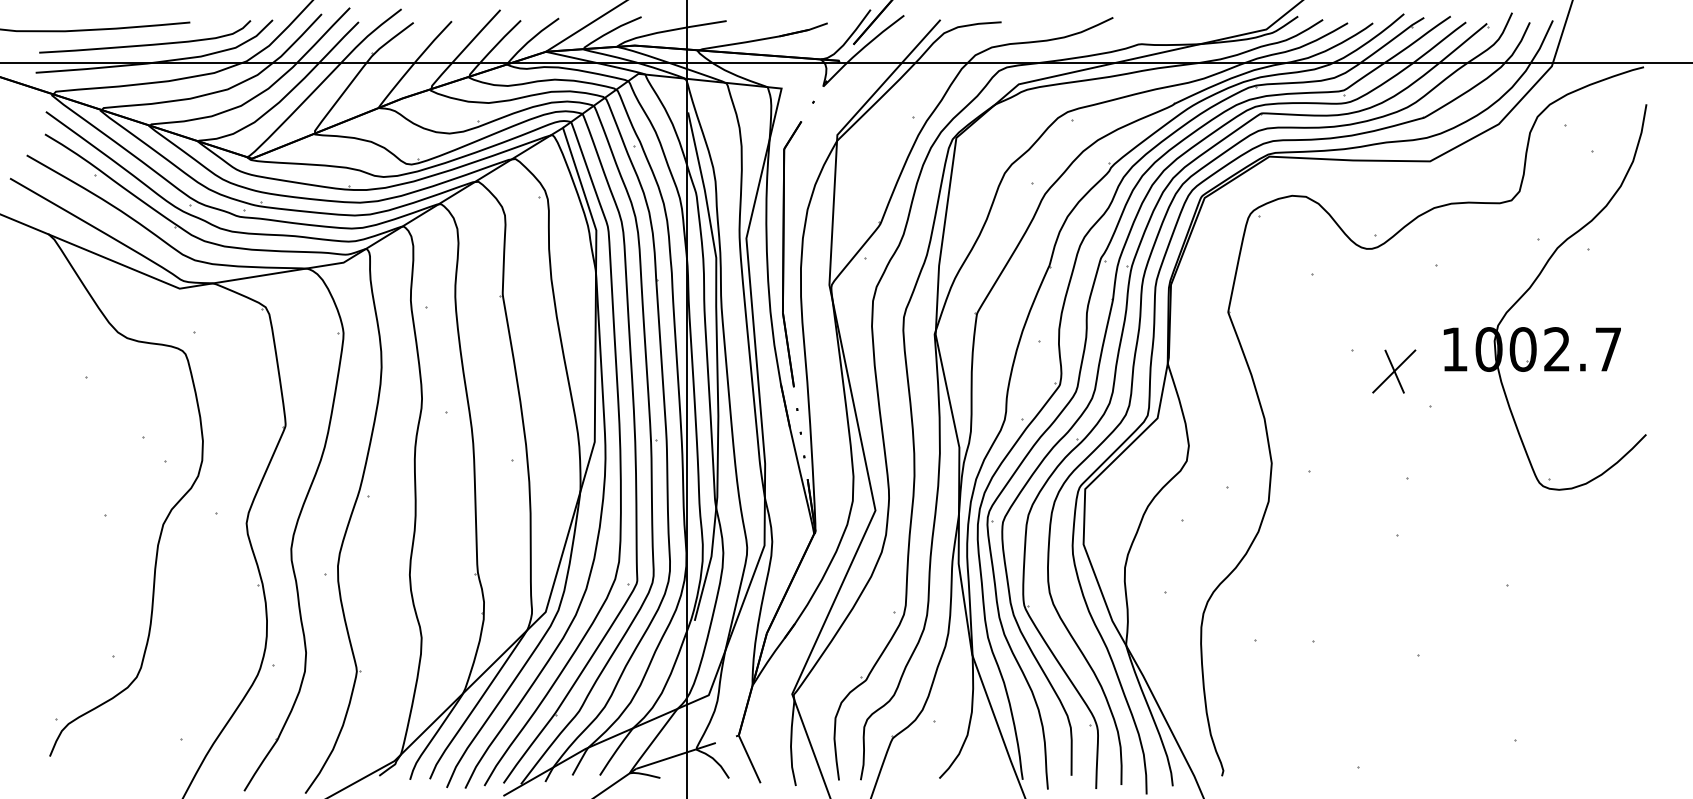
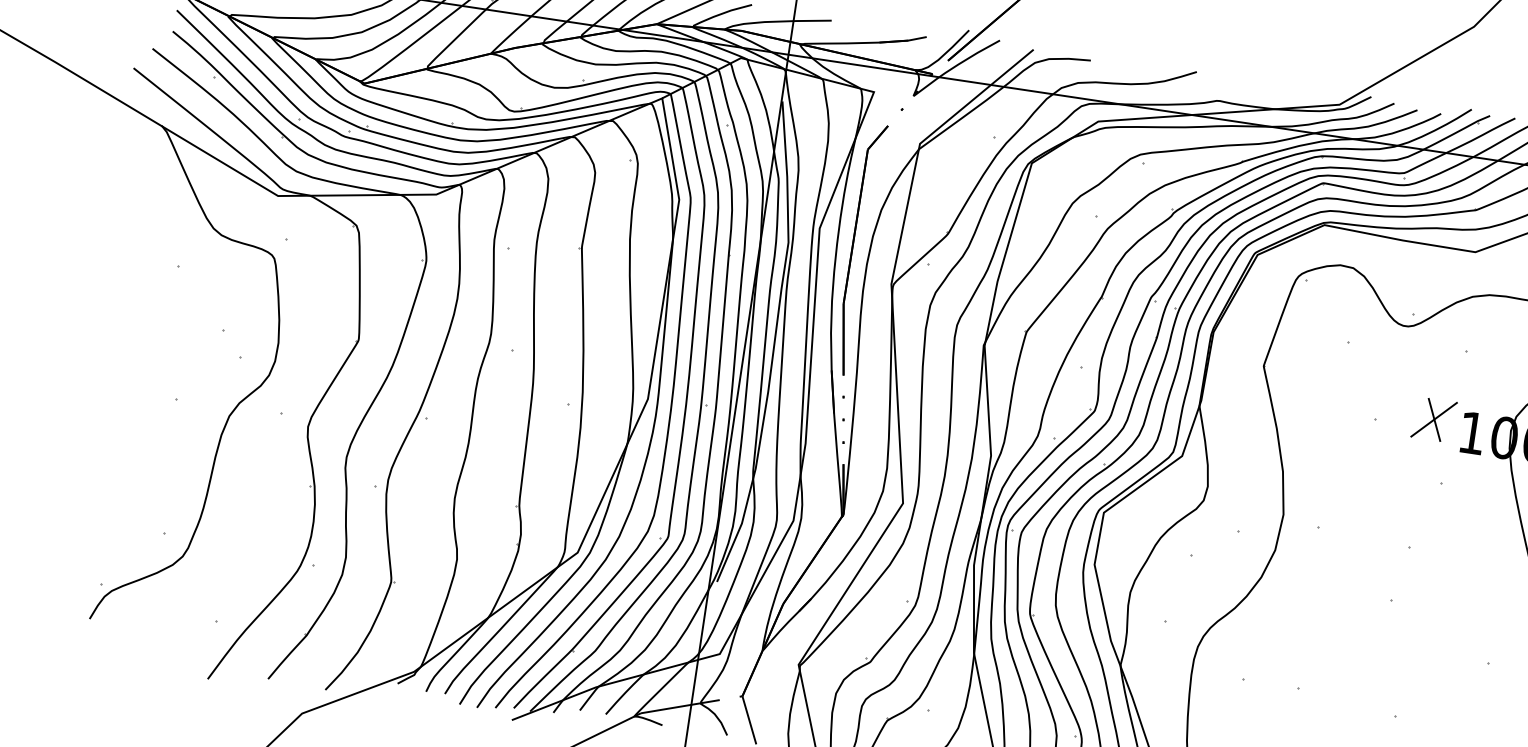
part: (1394, 371) -> (1434, 419), moved

